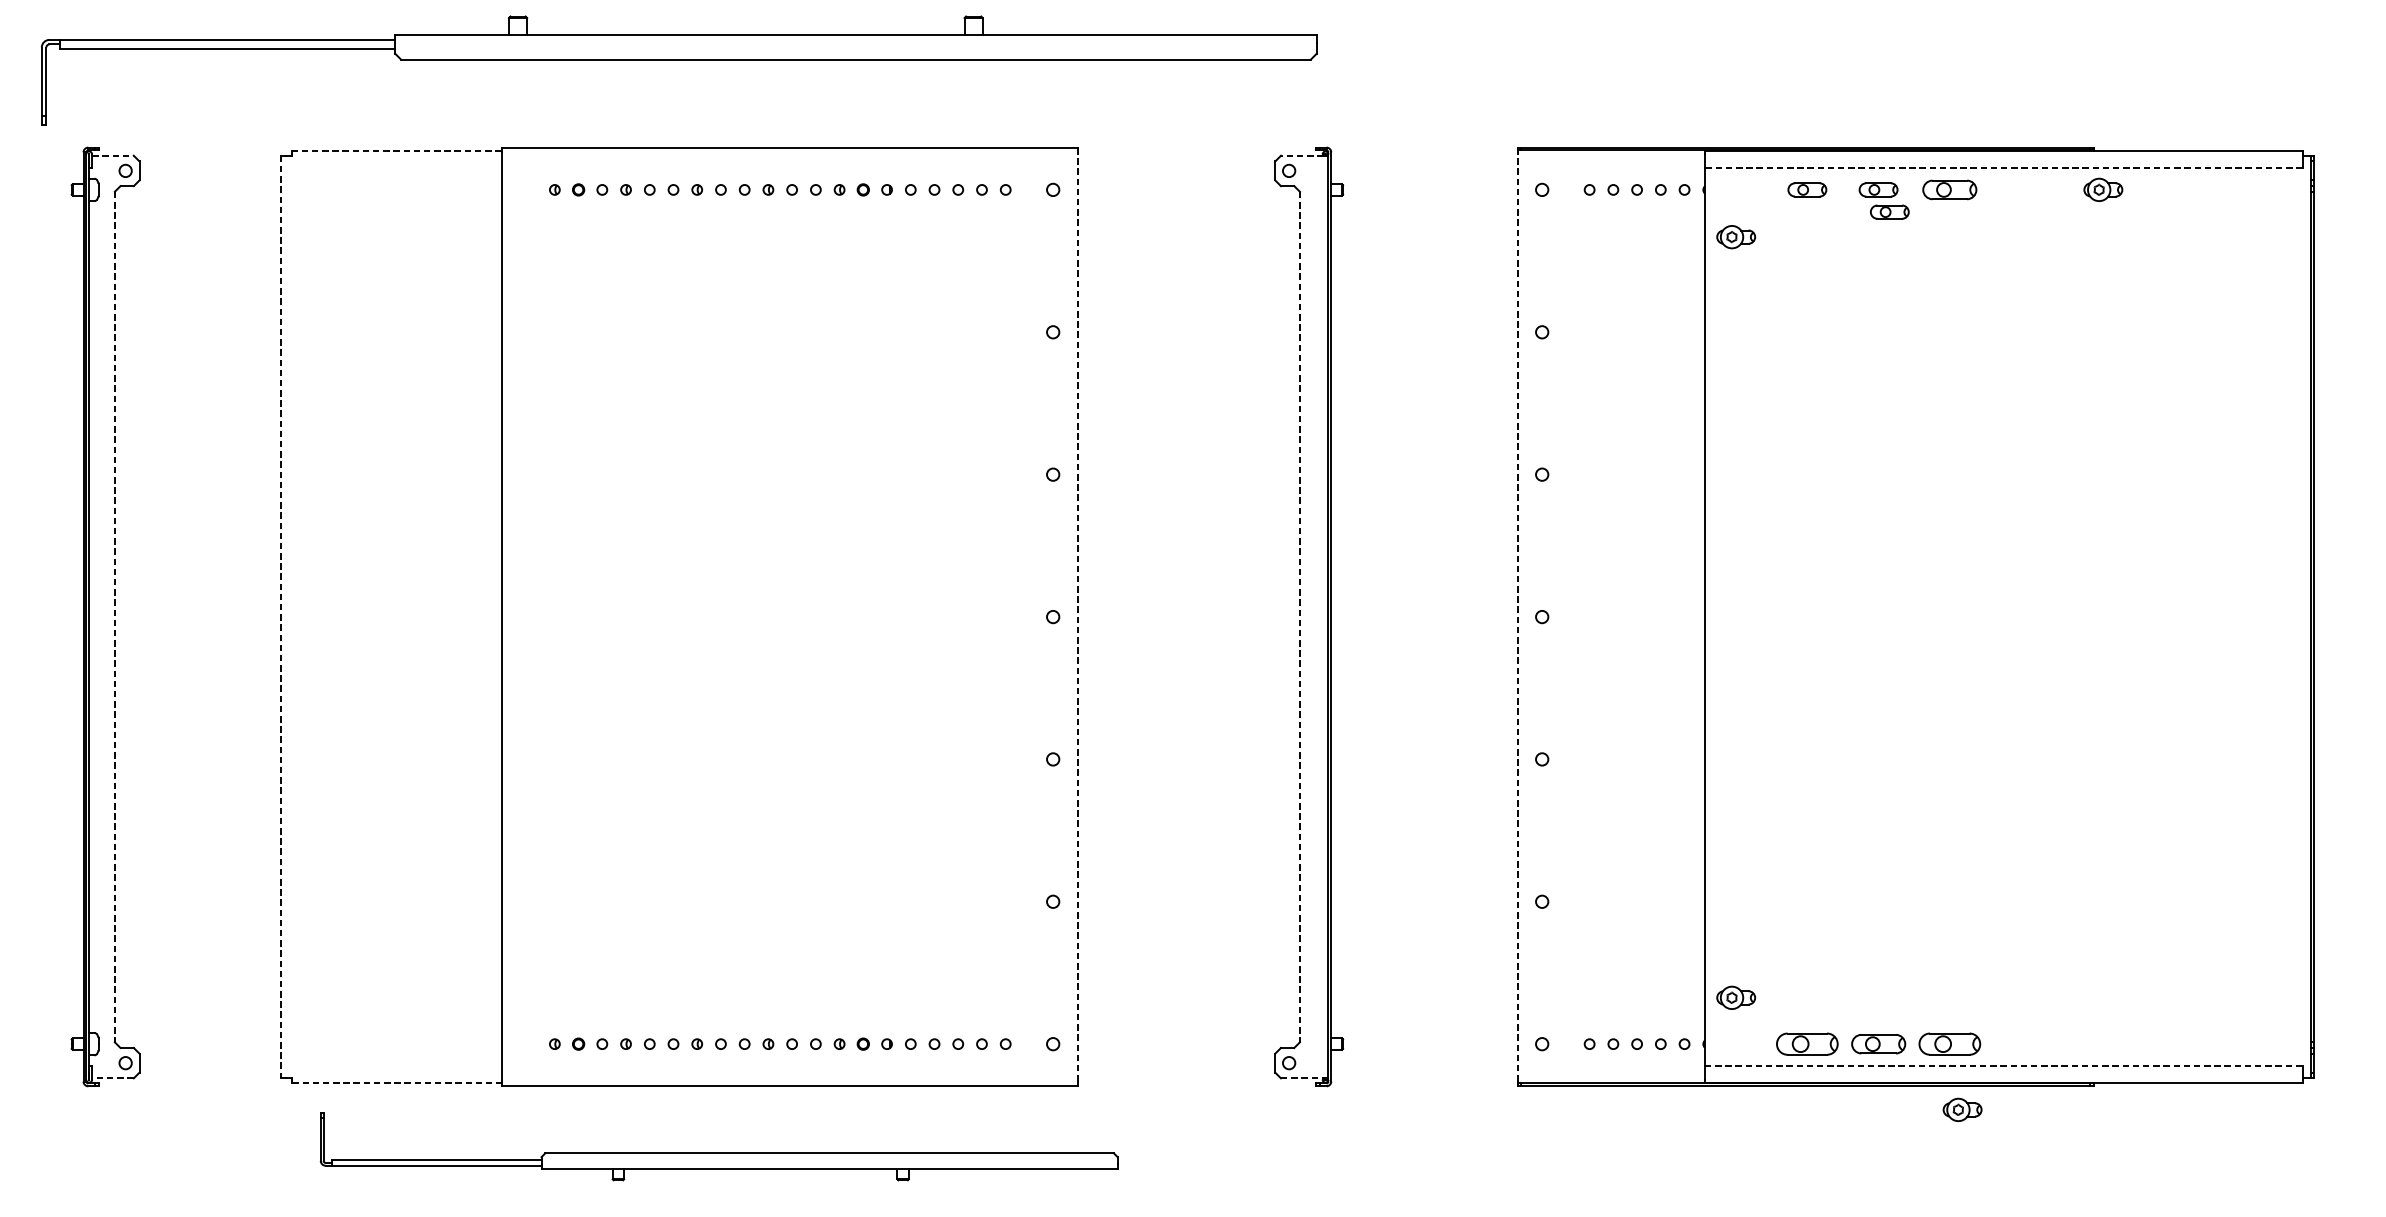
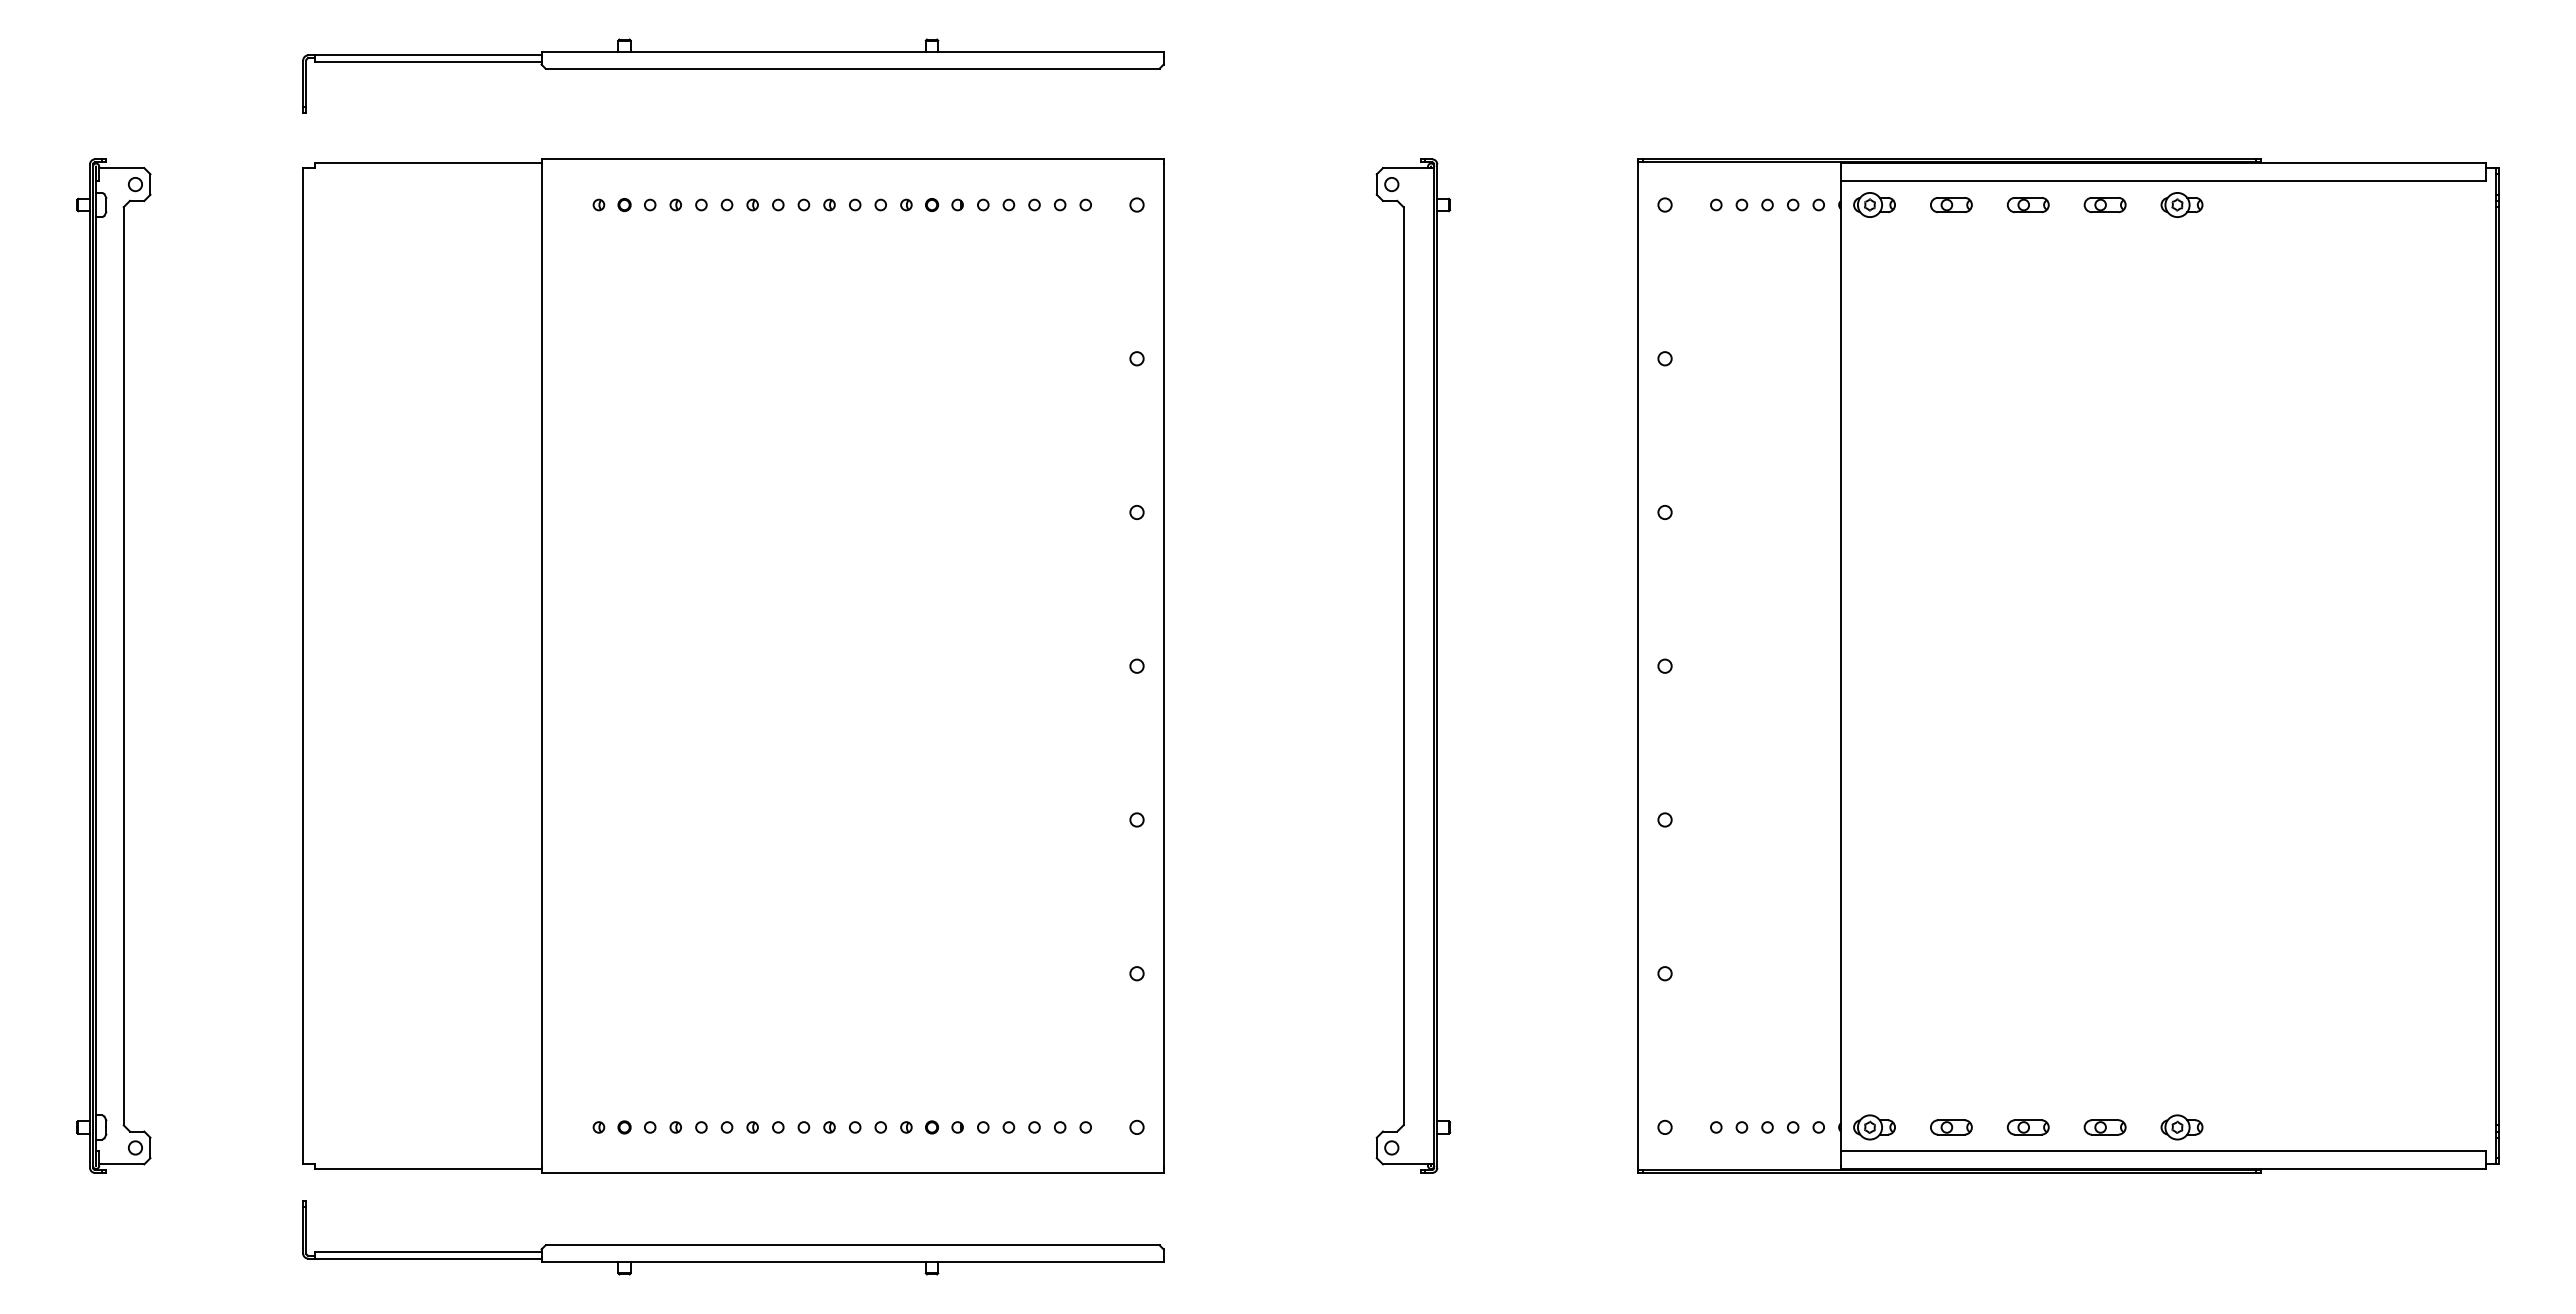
part: (679, 69) -> (733, 75), size x0.62
line: (397, 151) -> (428, 163), dashed -> solid
line: (113, 156) -> (122, 168), dashed -> solid
line: (1301, 156) -> (1405, 168), dashed -> solid
line: (2003, 168) -> (2163, 181), dashed -> solid
part: (1949, 189) -> (2104, 204), size x0.71
part: (2102, 189) -> (2181, 204), moved
part: (1889, 212) -> (2040, 229), removed
part: (1736, 236) -> (1874, 204), moved
line: (114, 617) -> (123, 666), dashed -> solid
line: (281, 617) -> (303, 666), dashed -> solid
line: (1077, 617) -> (1163, 666), dashed -> solid
line: (1299, 617) -> (1403, 666), dashed -> solid
line: (1517, 617) -> (1638, 666), dashed -> solid
part: (1736, 997) -> (1874, 1127), moved
part: (1807, 1044) -> (1951, 1127), size x0.62
part: (1877, 1044) -> (2027, 1127), size x0.71
part: (1949, 1044) -> (2104, 1127), size x0.62
line: (2003, 1066) -> (2163, 1151), dashed -> solid
line: (112, 1078) -> (121, 1164), dashed -> solid
line: (1302, 1078) -> (1406, 1164), dashed -> solid
line: (397, 1082) -> (429, 1168), dashed -> solid
part: (1962, 1109) -> (2181, 1127), moved
part: (719, 1152) -> (733, 1244), moved

